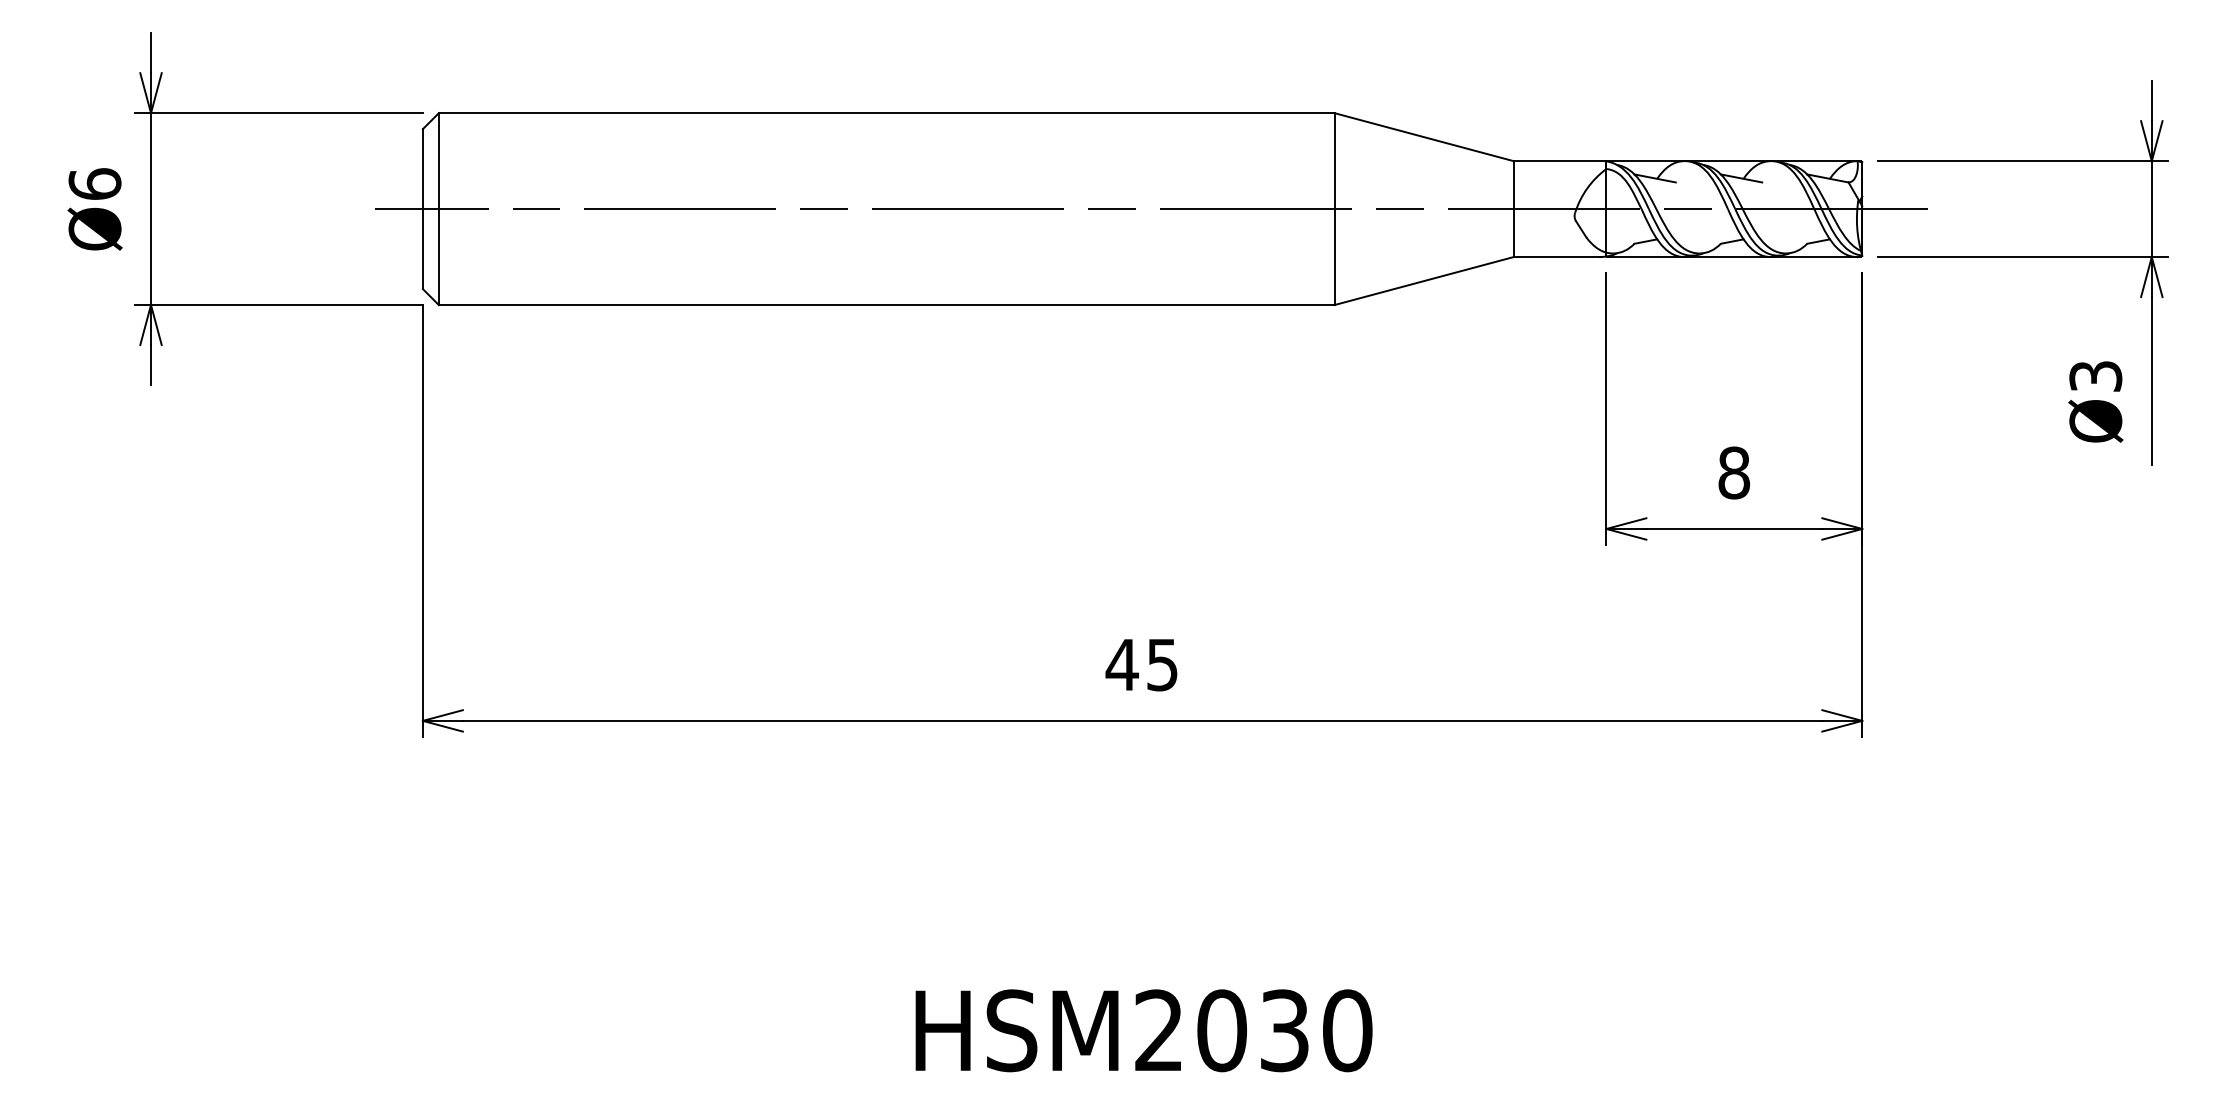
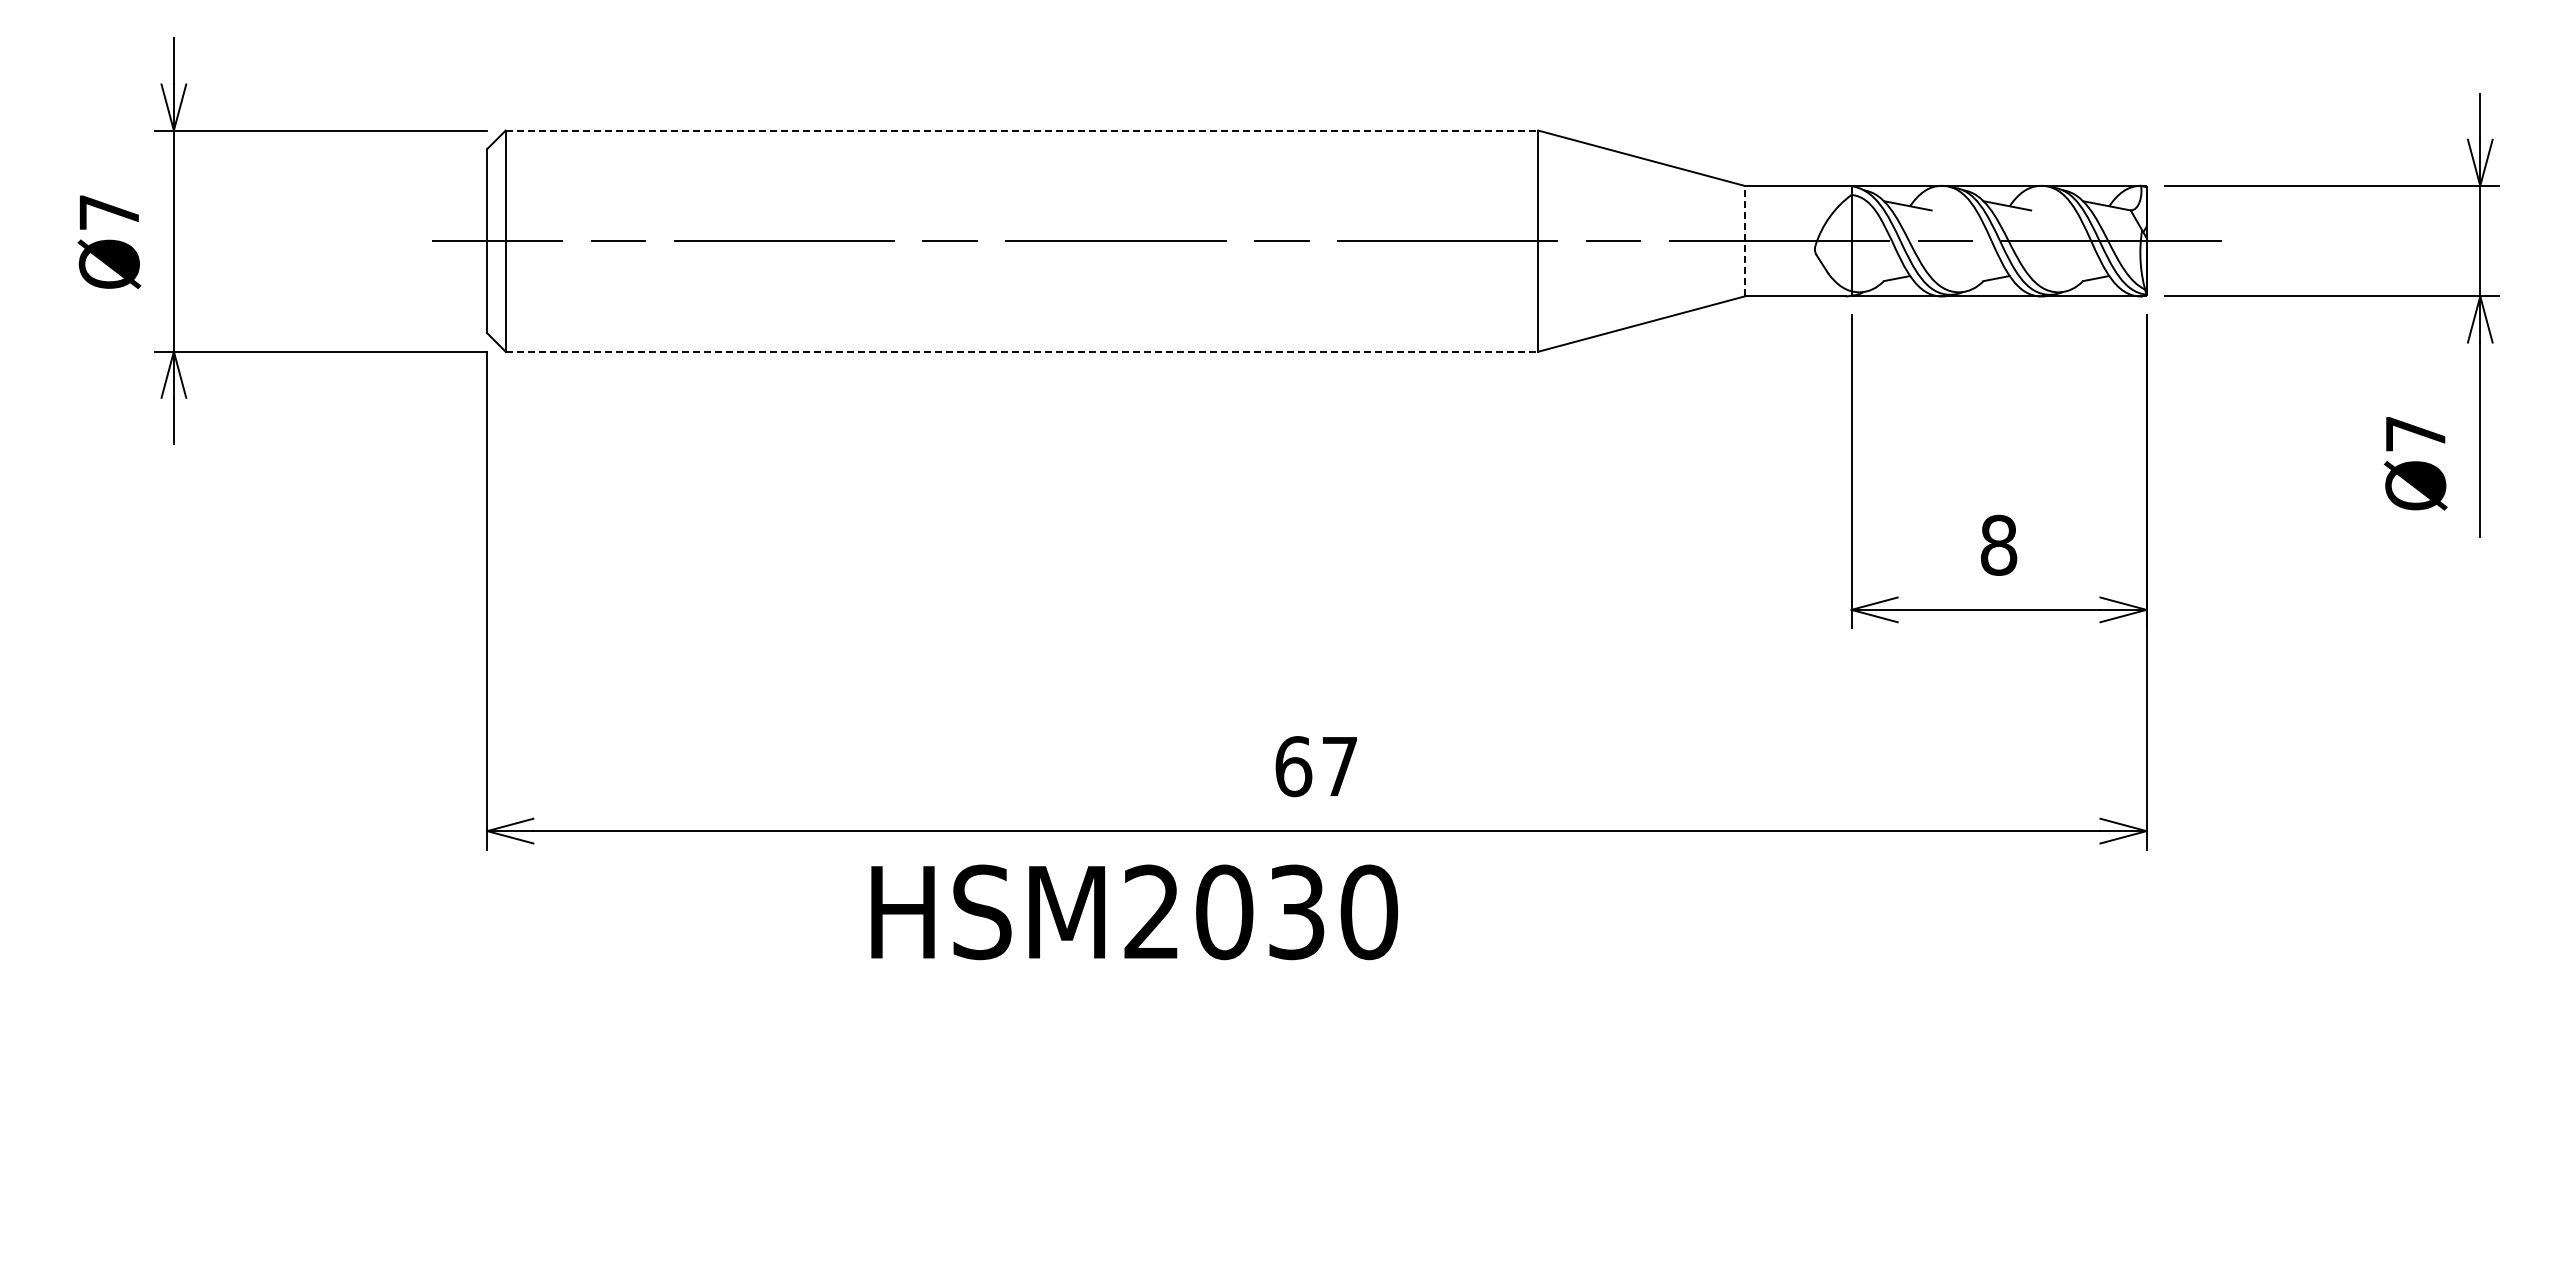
line: (887, 113) -> (1022, 130), solid -> dashed
text: (94, 184) -> (108, 212), Ø6 -> Ø7
line: (1513, 208) -> (1744, 240), solid -> dashed
line: (887, 304) -> (1022, 351), solid -> dashed
text: (2095, 375) -> (2415, 433), Ø3 -> Ø7
text: (1141, 664) -> (1315, 766), 45 -> 67
text: (1143, 1030) -> (1134, 912), moved

